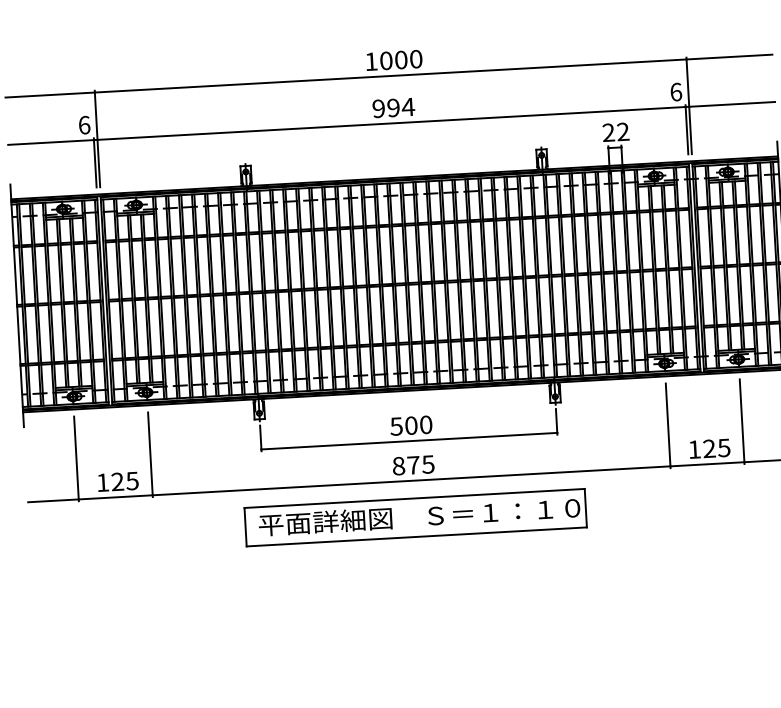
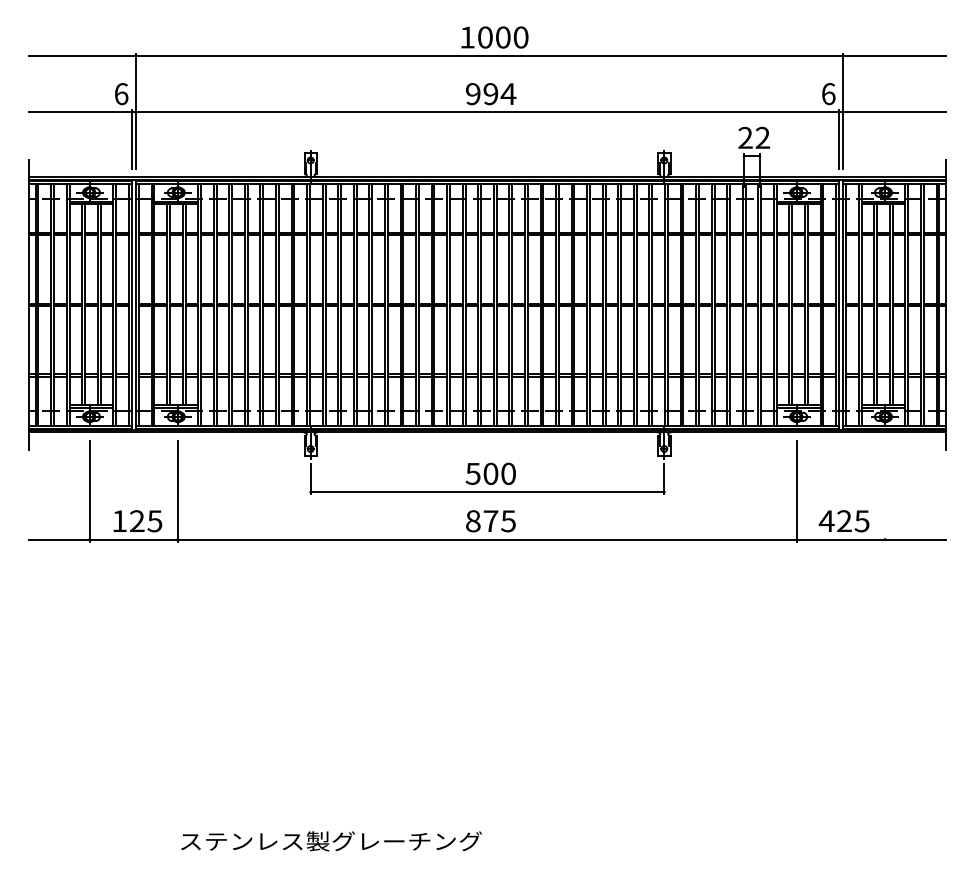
line: (742, 421) -> (885, 490), removed
text: (694, 449) -> (826, 520), 125 -> 425
part: (415, 517) -> (489, 583), removed

